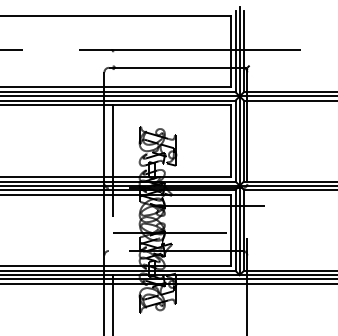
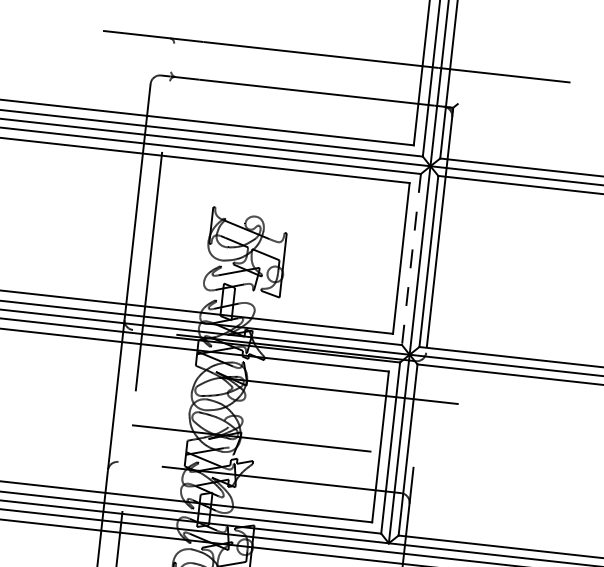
line: (235, 141) -> (411, 260), solid -> dashed

